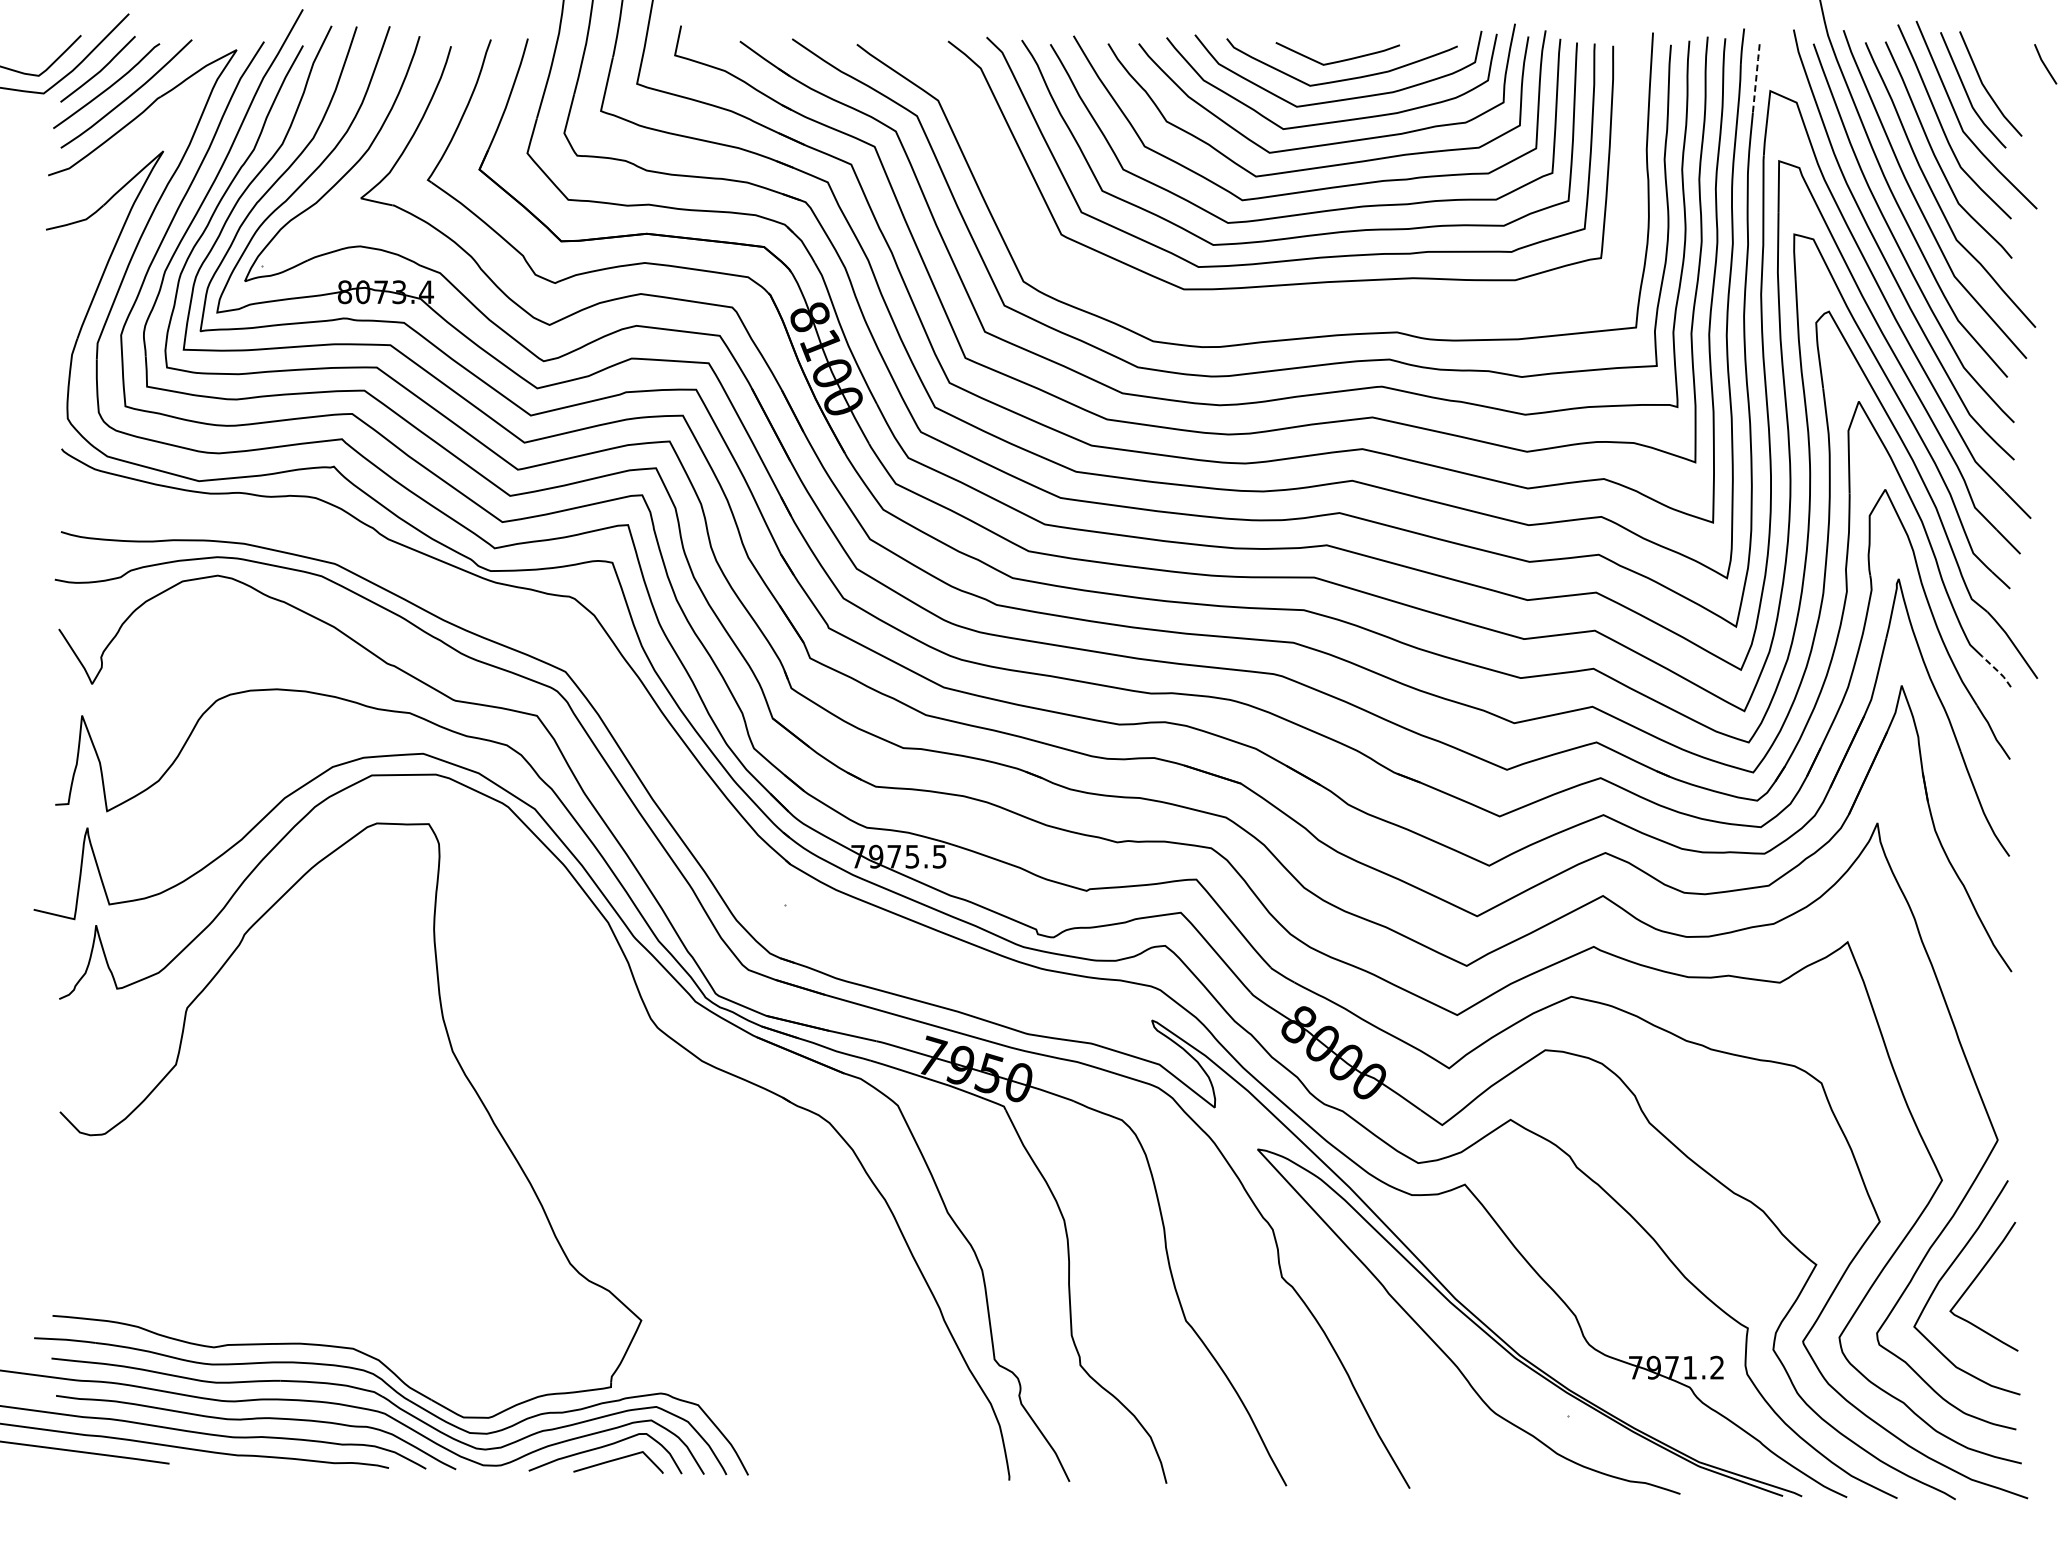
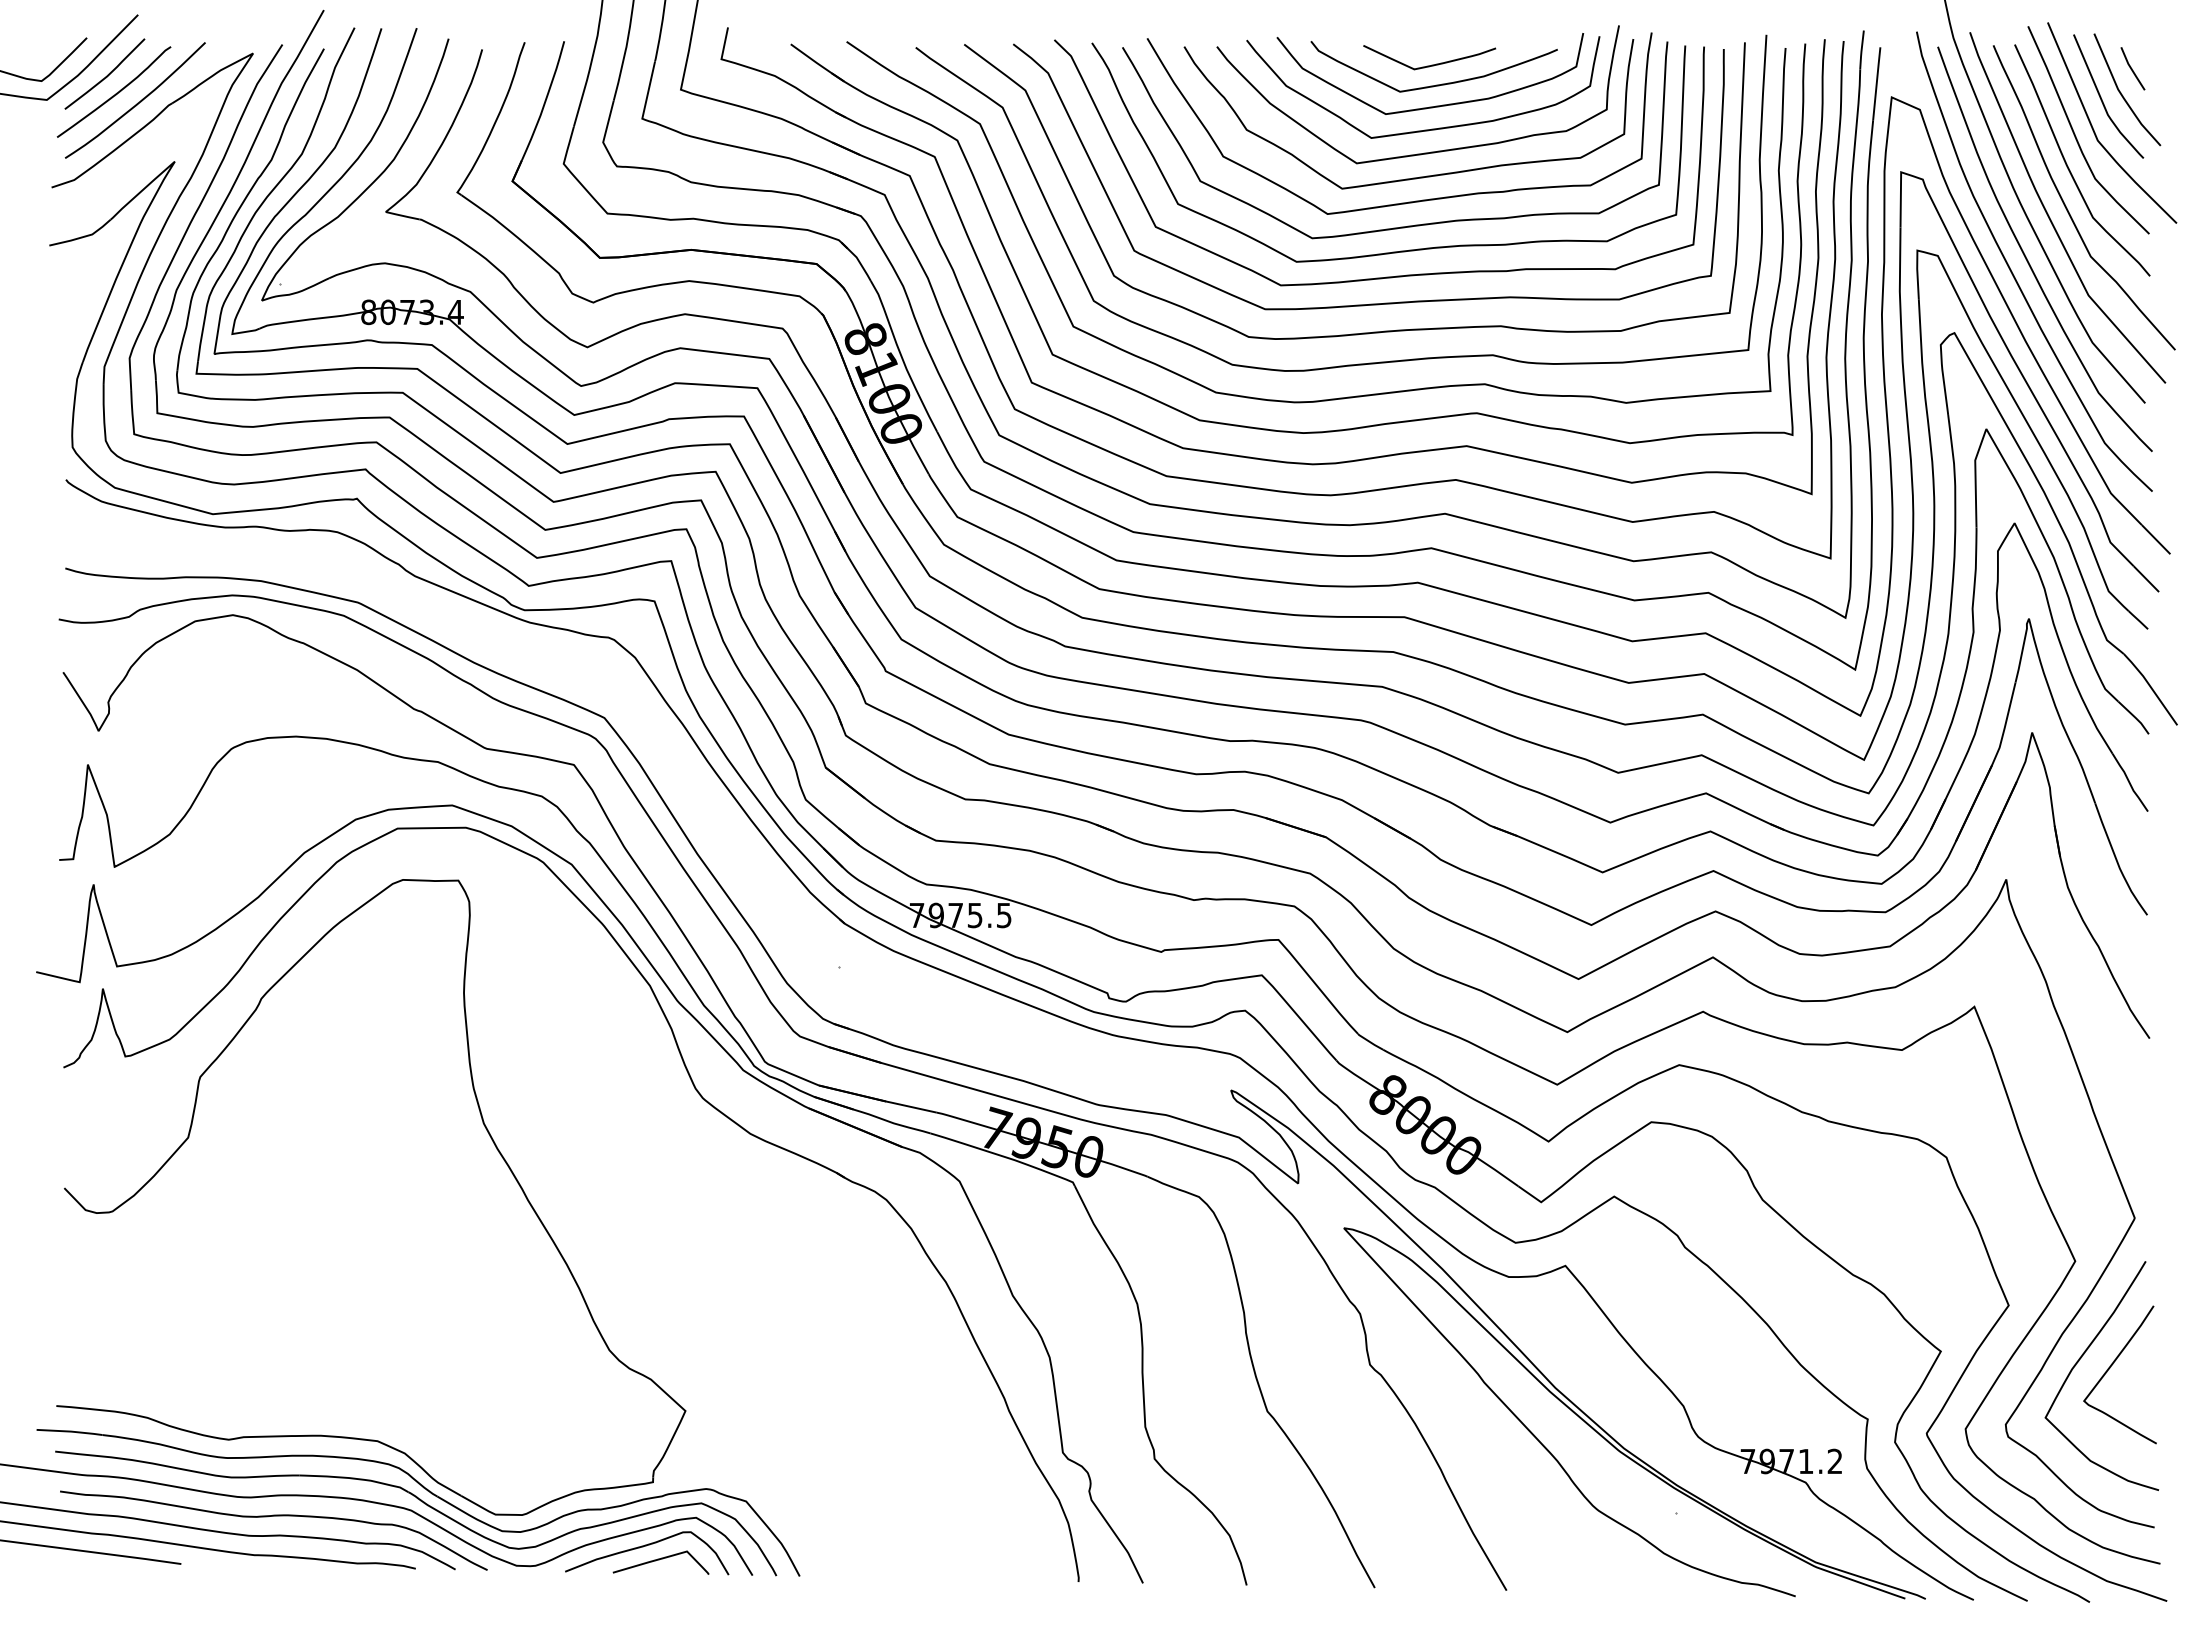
line: (2045, 64) -> (2132, 68), moved
line: (1756, 78) -> (1876, 83), dashed -> solid
curve: (1274, 311) -> (1362, 332), added
line: (1998, 672) -> (2135, 718), dashed -> solid

